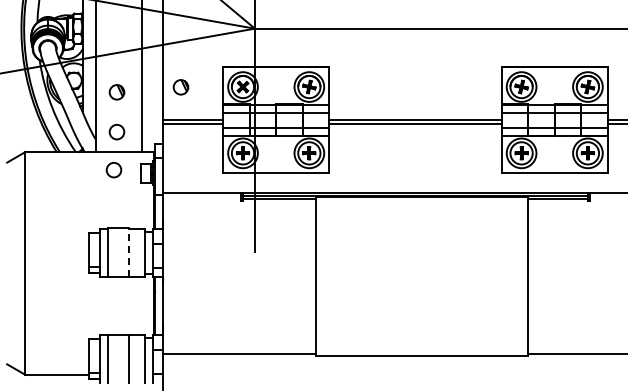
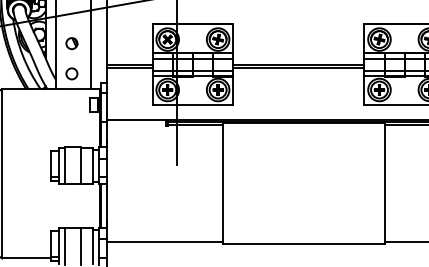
part: (180, 87) -> (120, 39), removed
circle: (113, 170) -> (69, 103), removed
line: (128, 252) -> (80, 165), dashed -> solid

